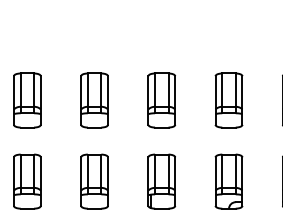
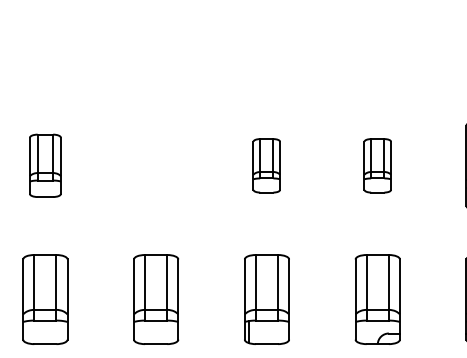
part: (27, 100) -> (45, 165), size x0.7
part: (94, 100) -> (156, 165), removed
part: (161, 100) -> (266, 165), size x0.6
part: (228, 100) -> (376, 165), size x0.6

